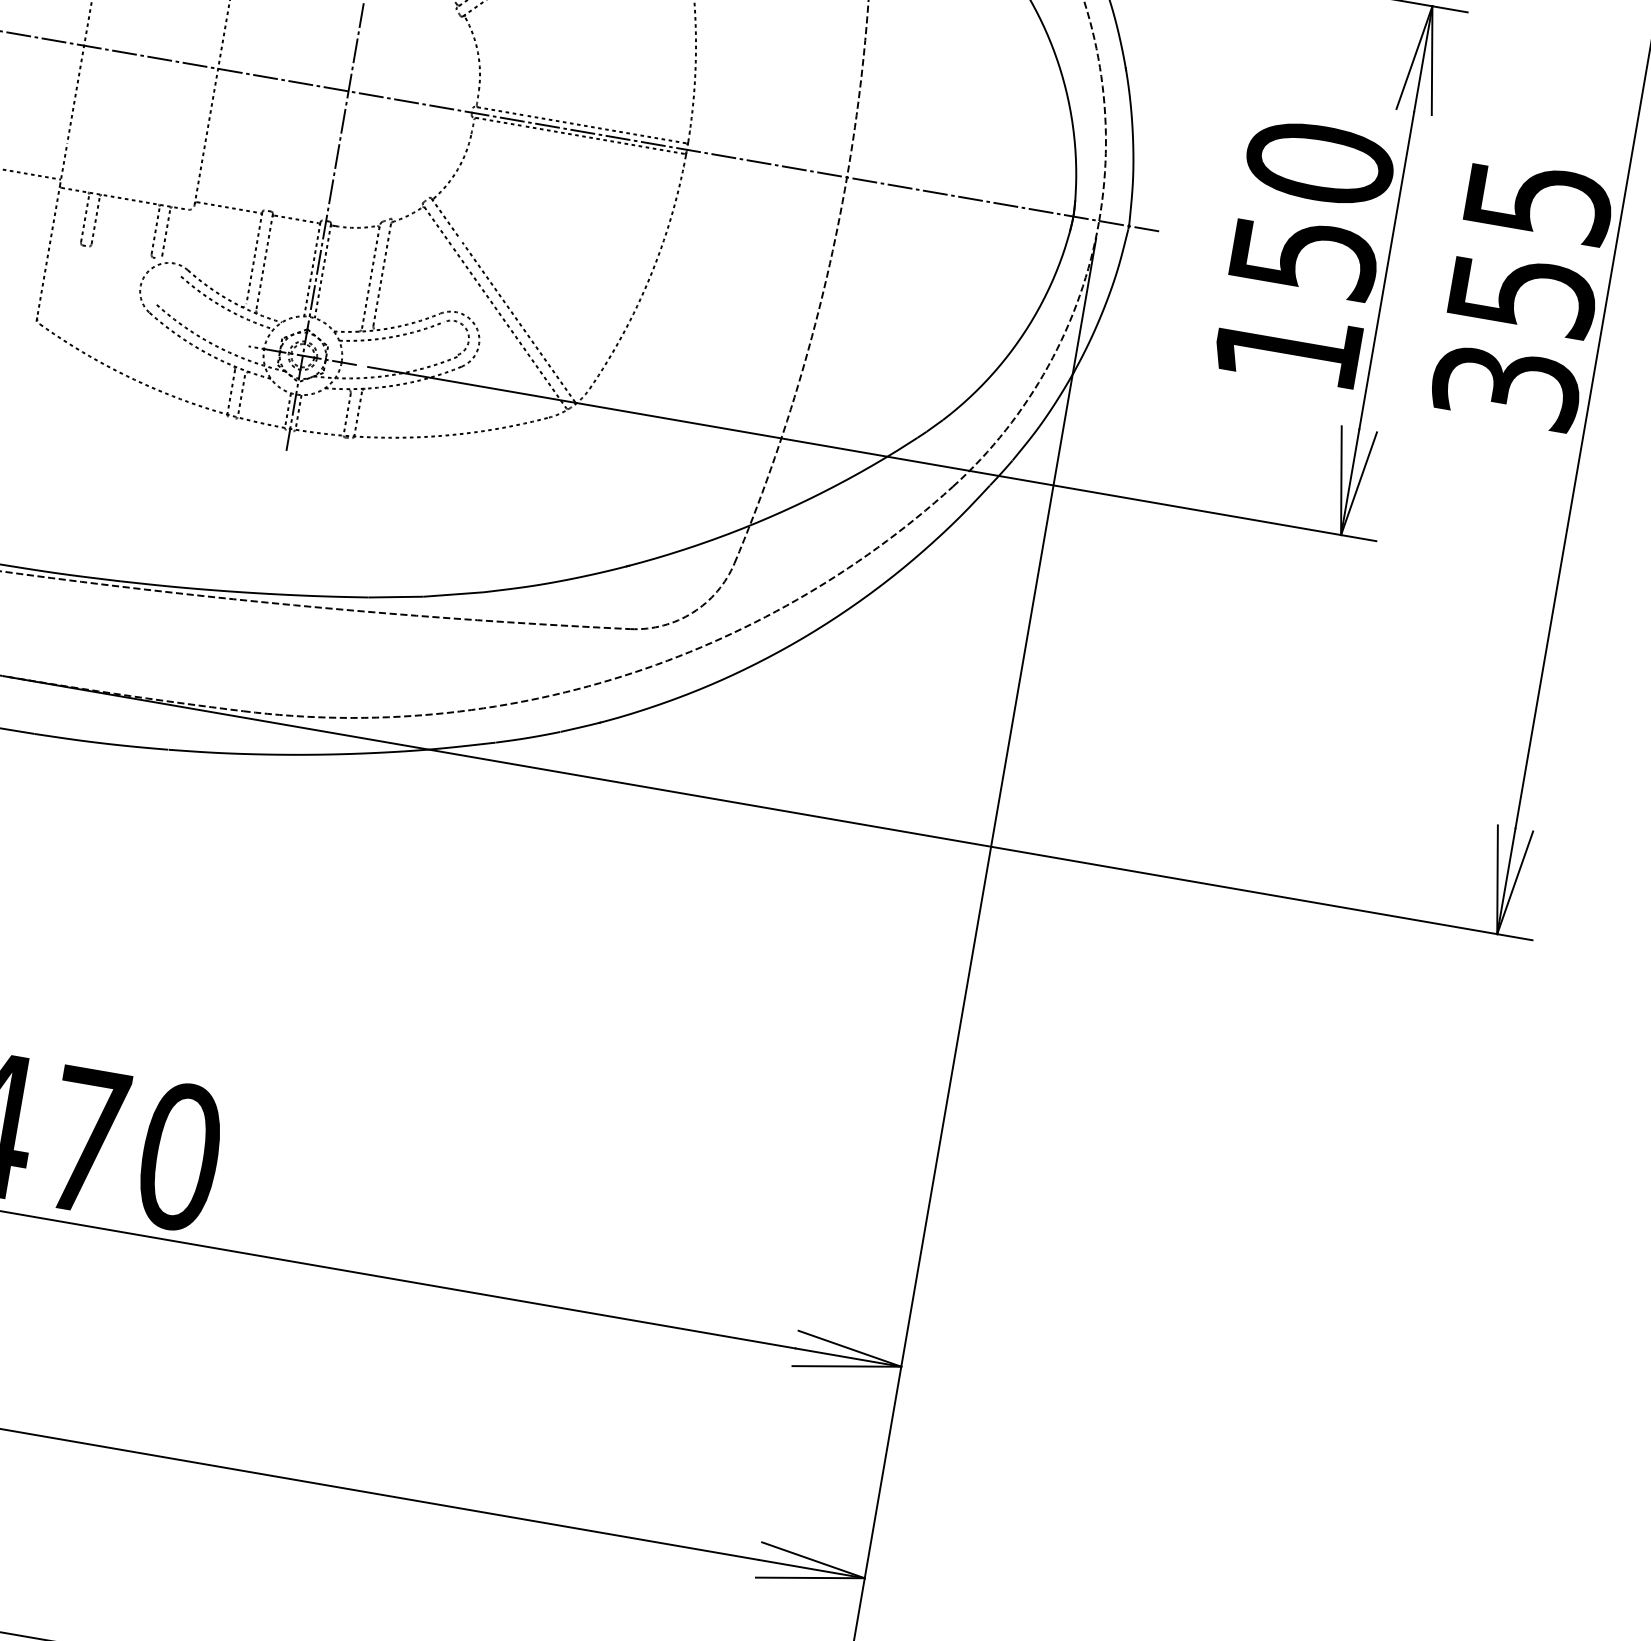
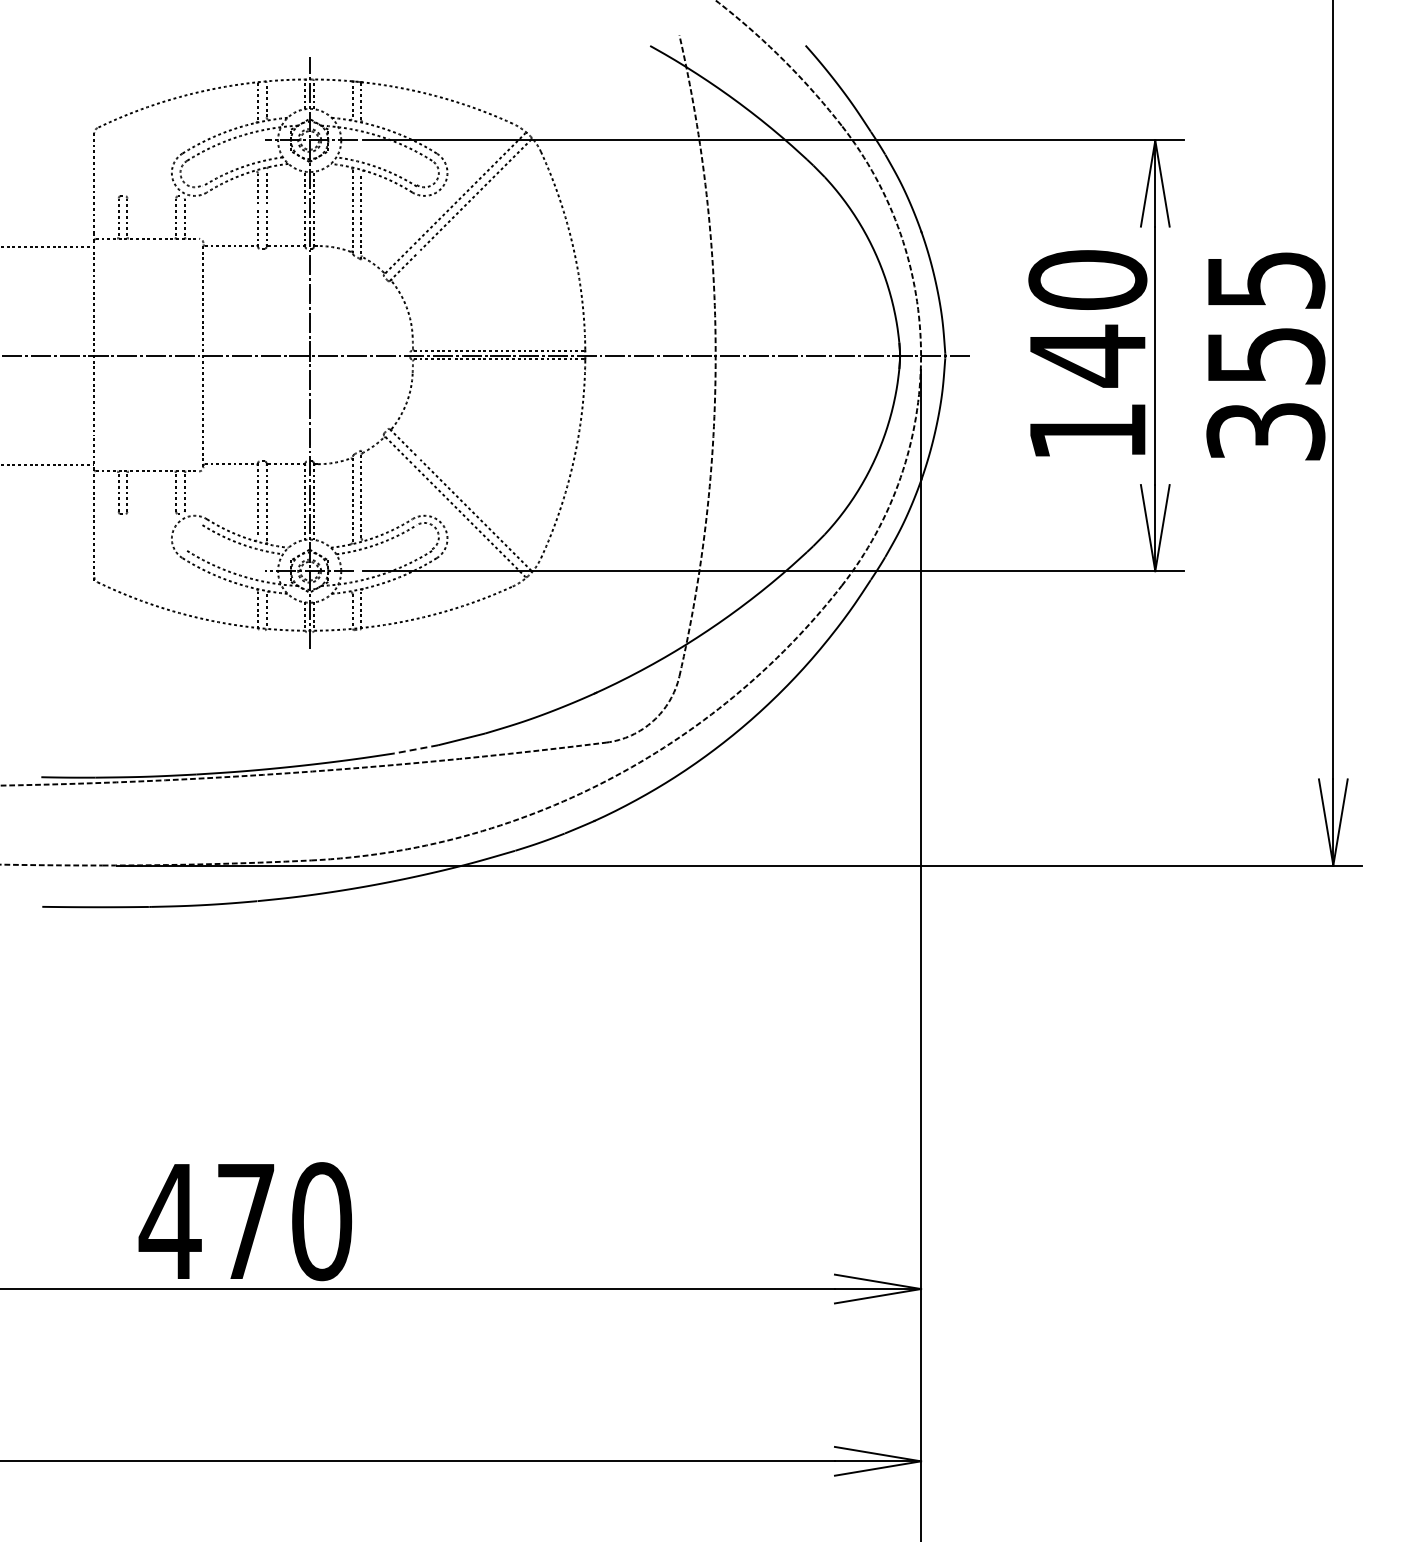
text: (1304, 256) -> (1088, 355), 150 -> 140
line: (395, 597) -> (415, 749), solid -> dashed

